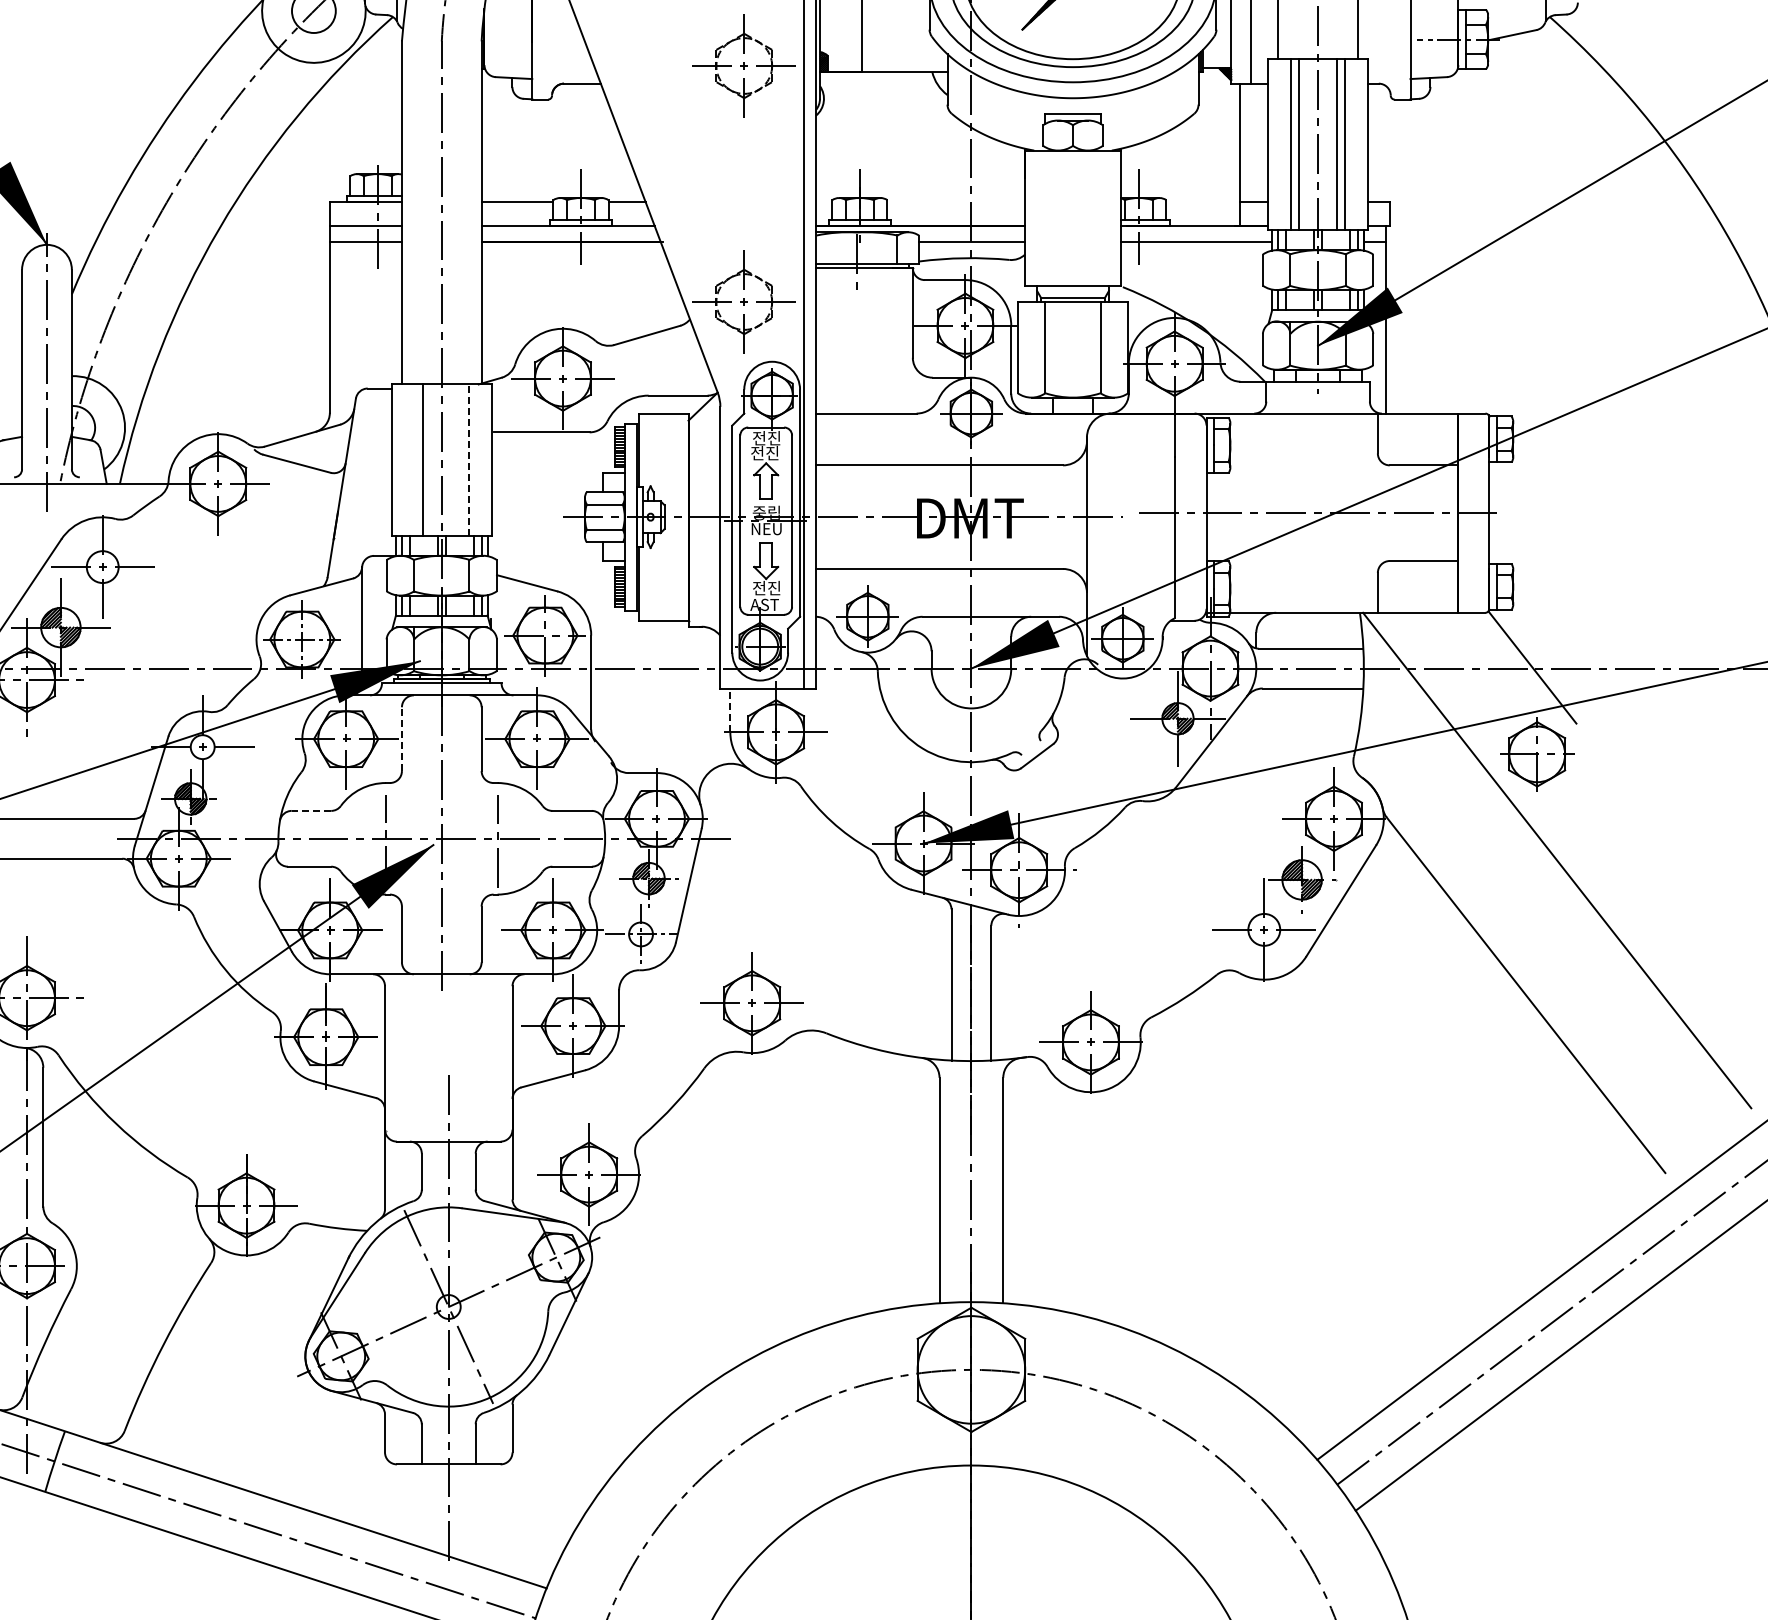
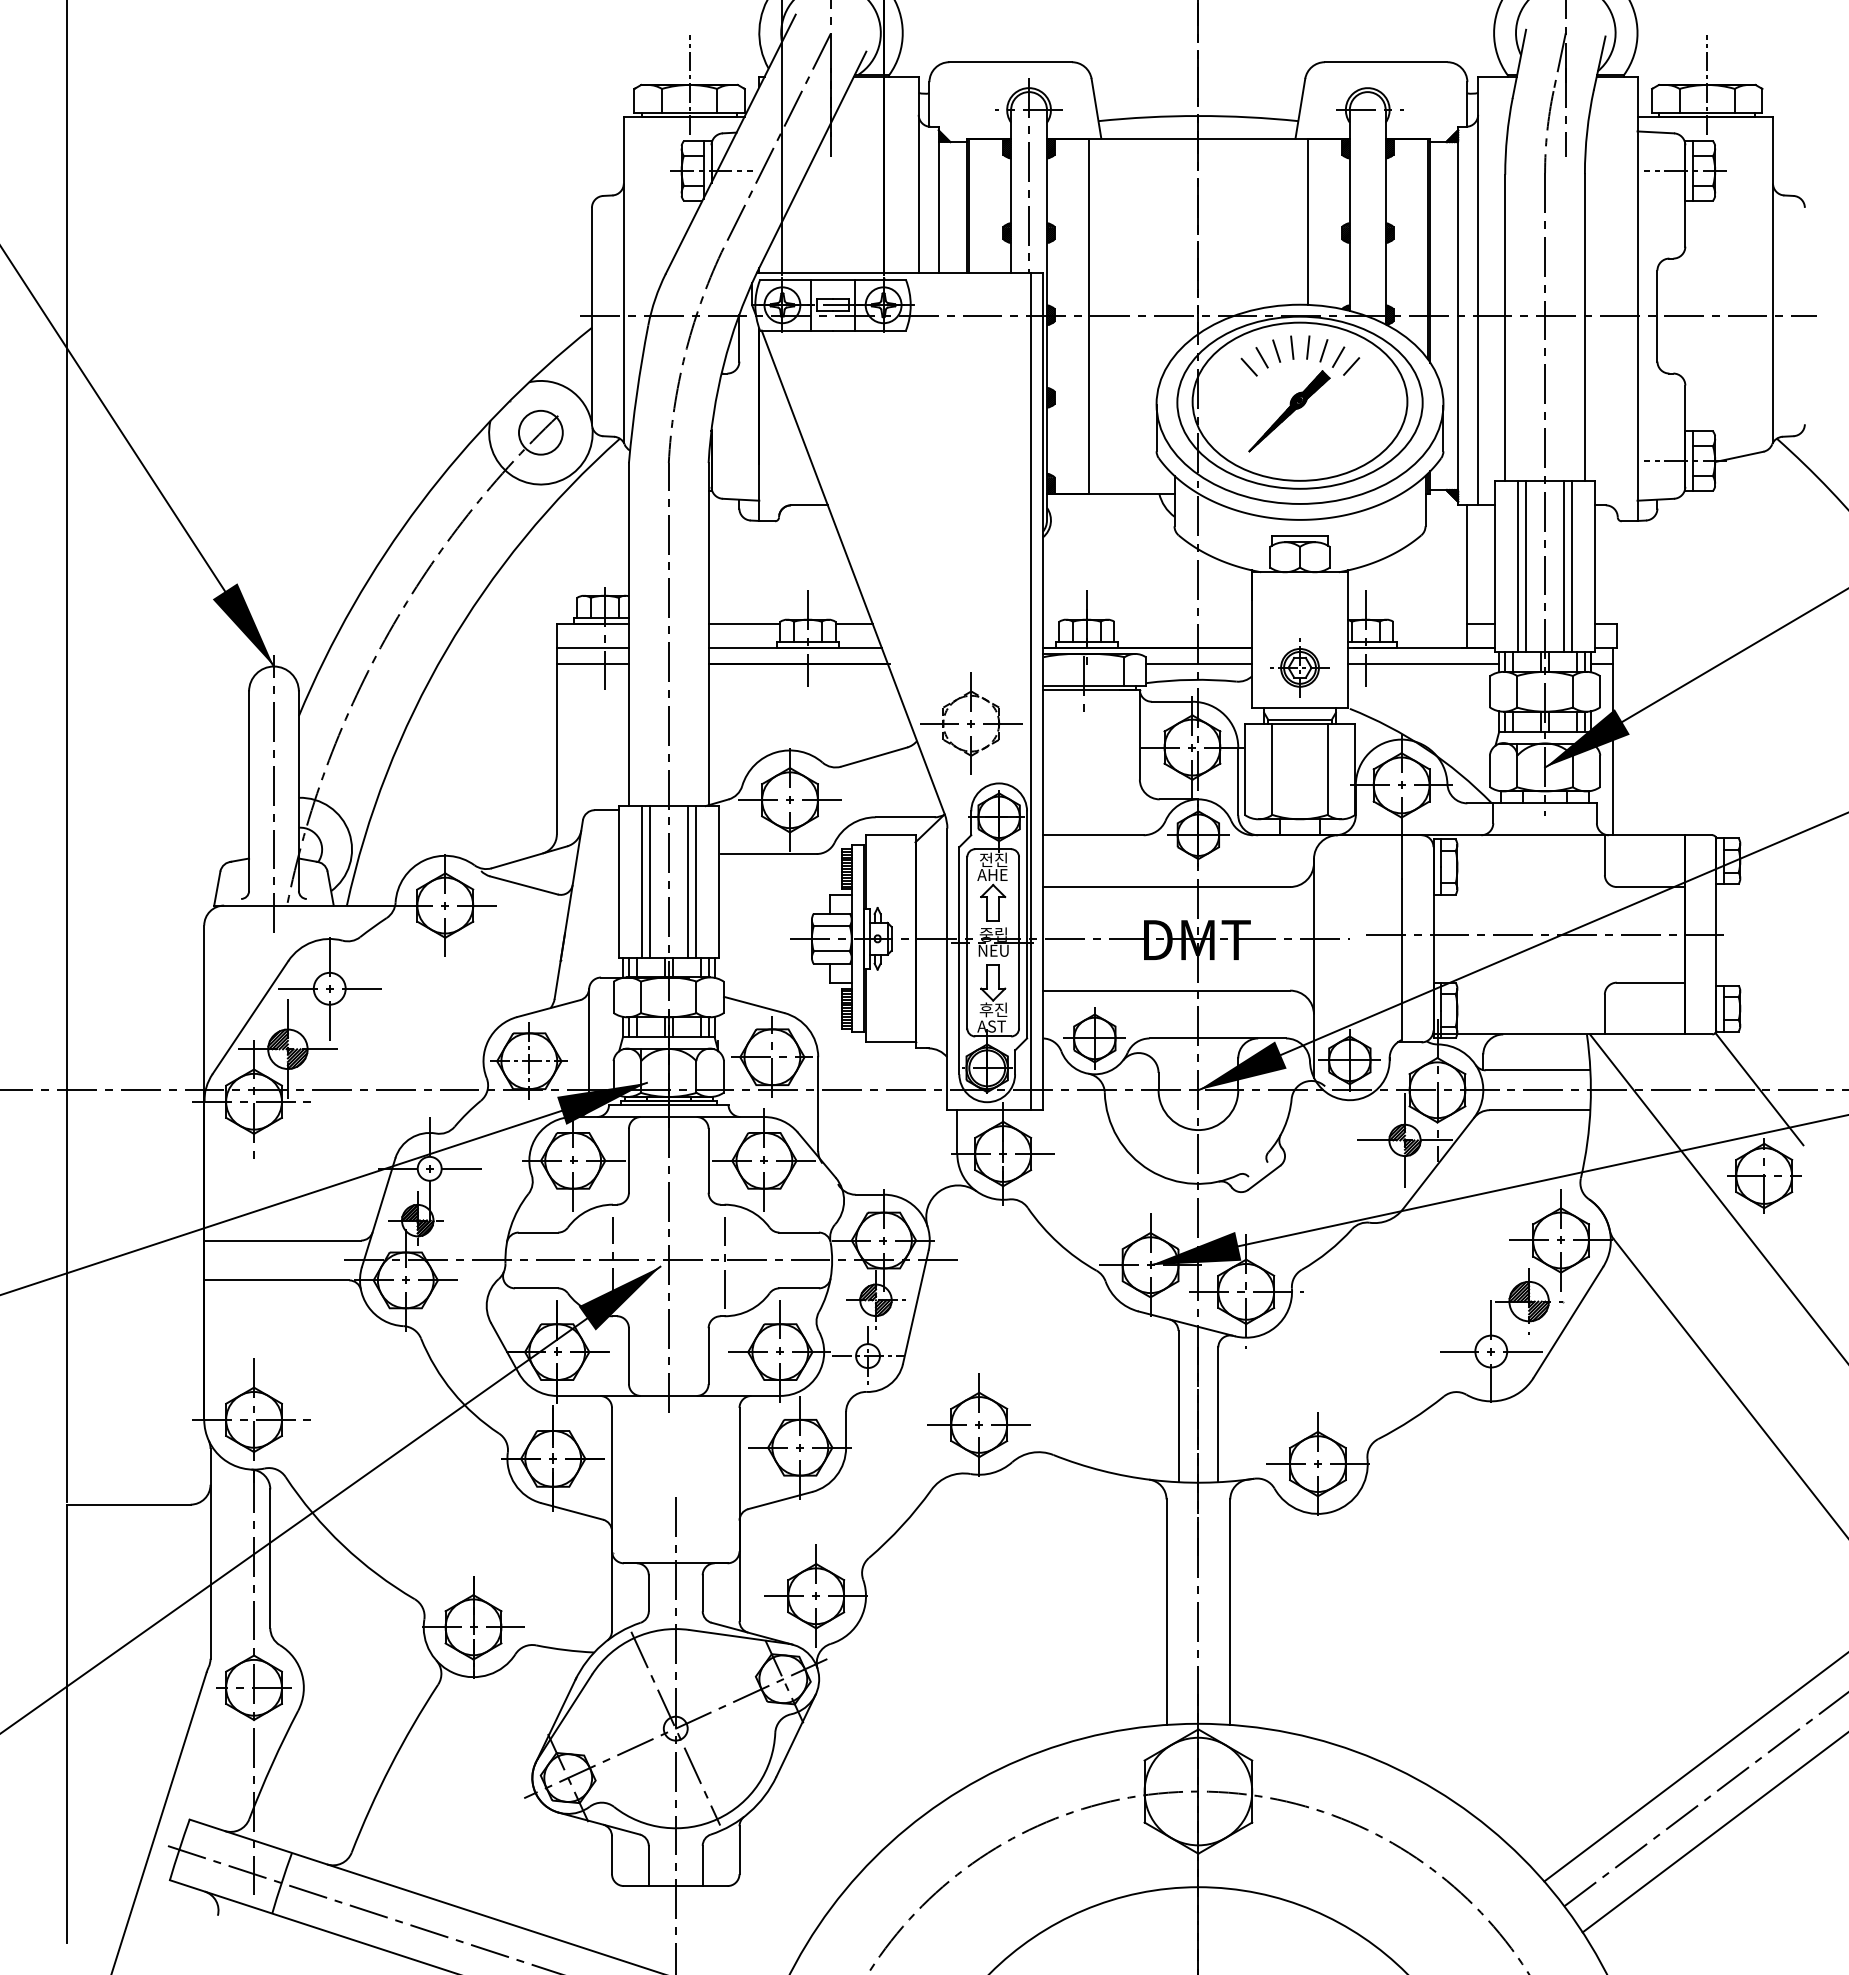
part: (744, 65) -> (971, 487), removed
part: (1072, 245) -> (1299, 667), added
text: (765, 452) -> (992, 874), 전진 -> AHE
line: (414, 459) -> (641, 881), added
line: (460, 459) -> (687, 881), added
line: (468, 459) -> (695, 881), dashed -> solid
text: (759, 587) -> (986, 1009), 전진 -> 후진
line: (730, 710) -> (957, 1132), dashed -> solid
line: (401, 738) -> (628, 1160), dashed -> solid
line: (311, 810) -> (538, 1232), dashed -> solid

